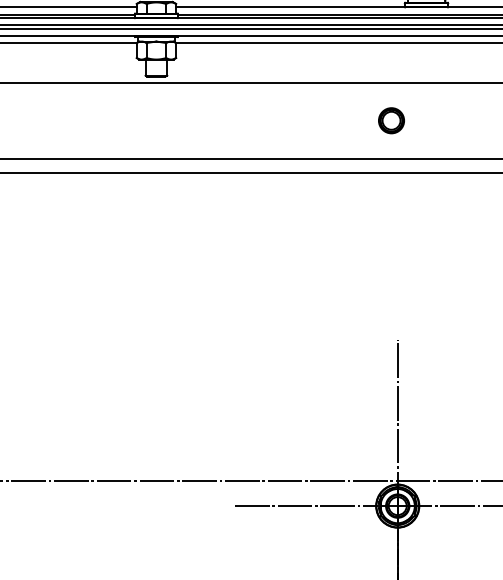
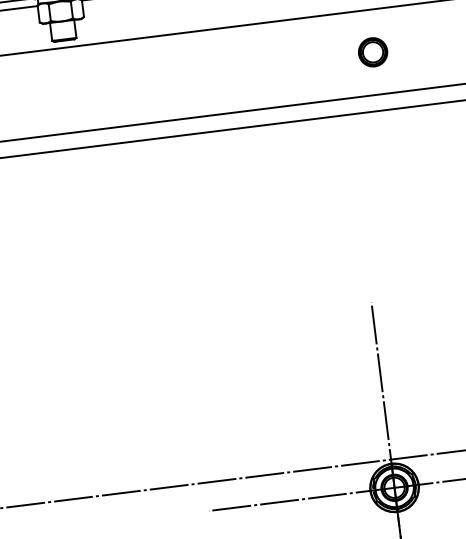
part: (391, 120) -> (373, 52), moved

